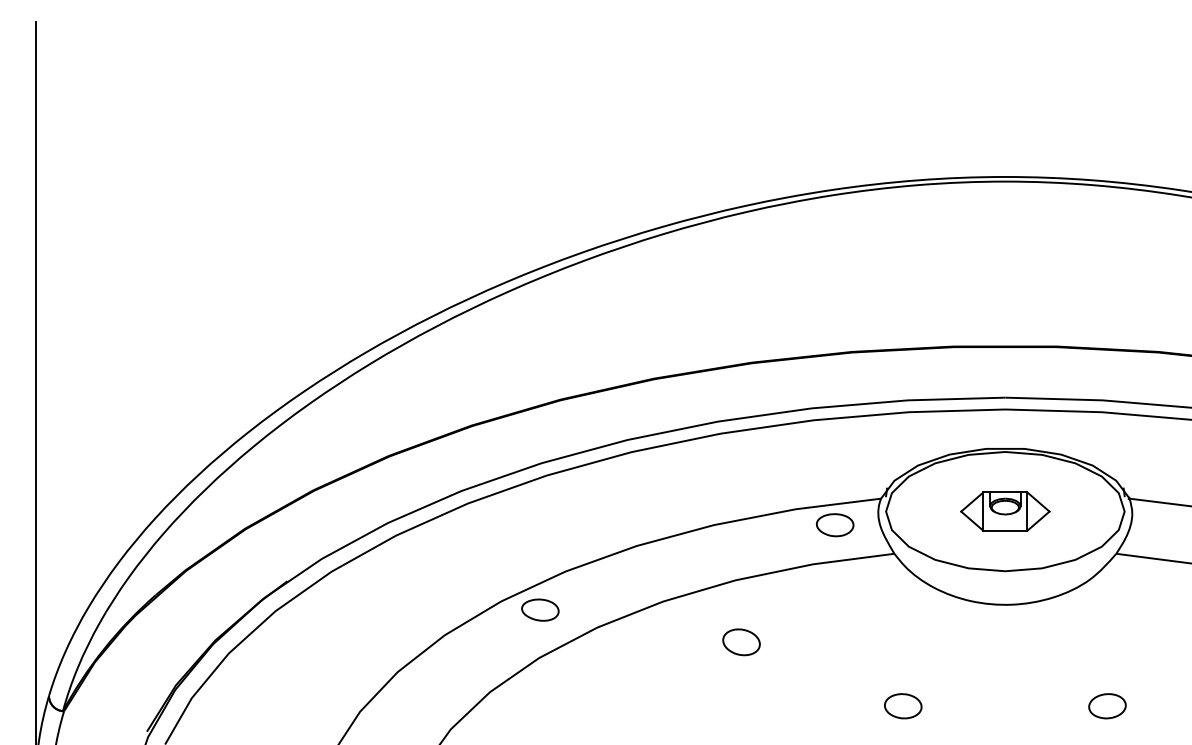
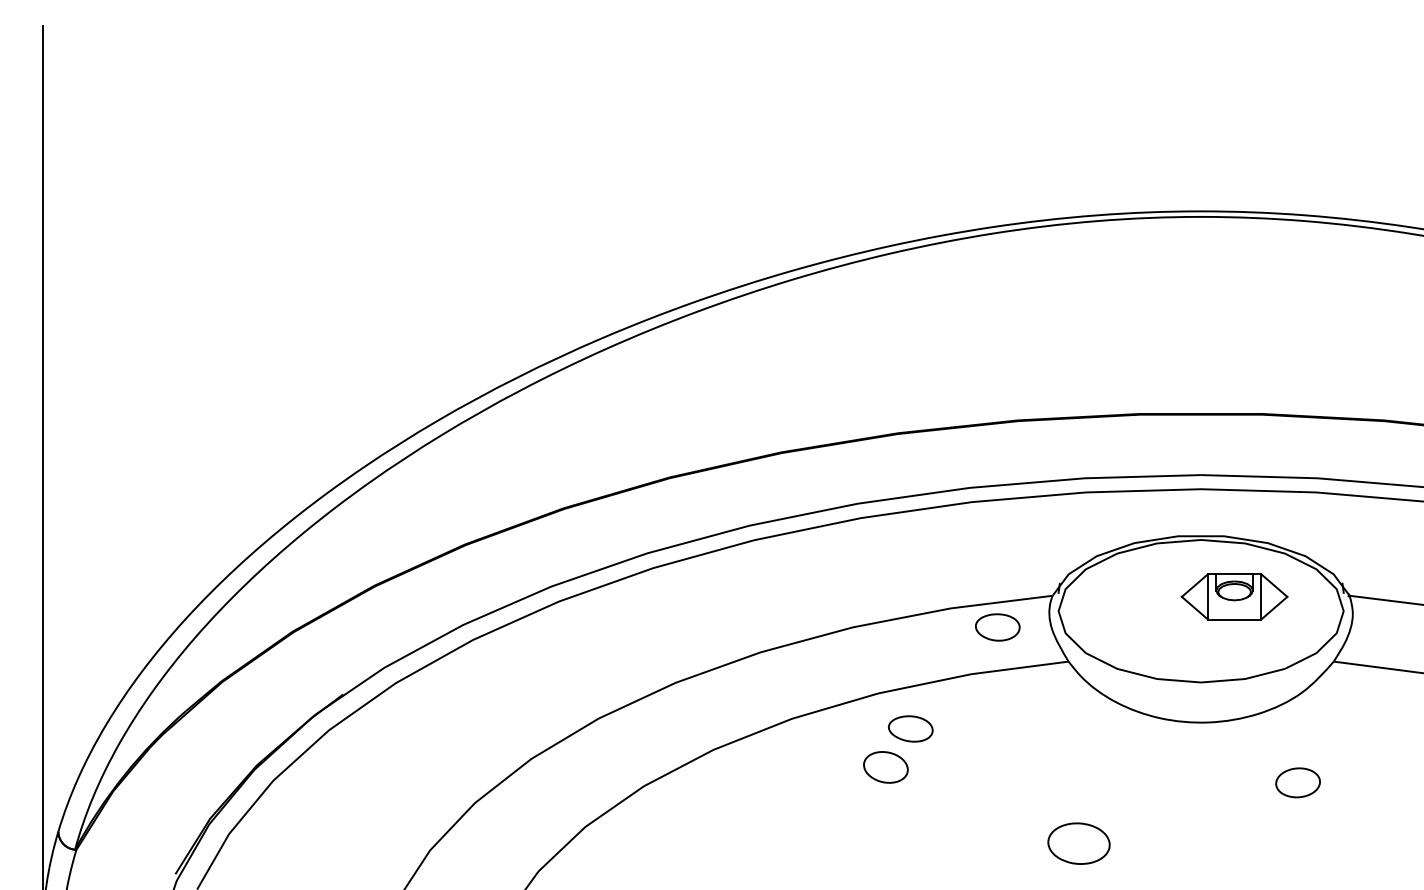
part: (1005, 511) -> (1234, 596), moved
part: (540, 609) -> (910, 728), moved
part: (903, 706) -> (1079, 844), size x1.4
part: (1107, 706) -> (1298, 783), moved

